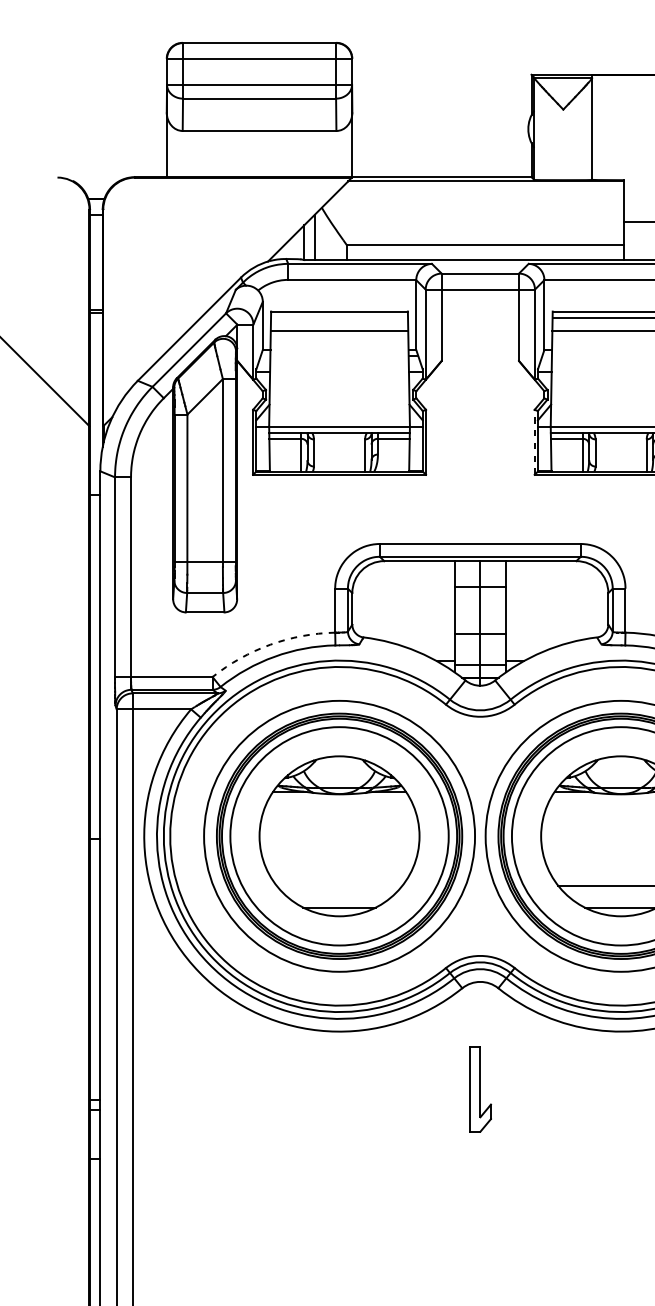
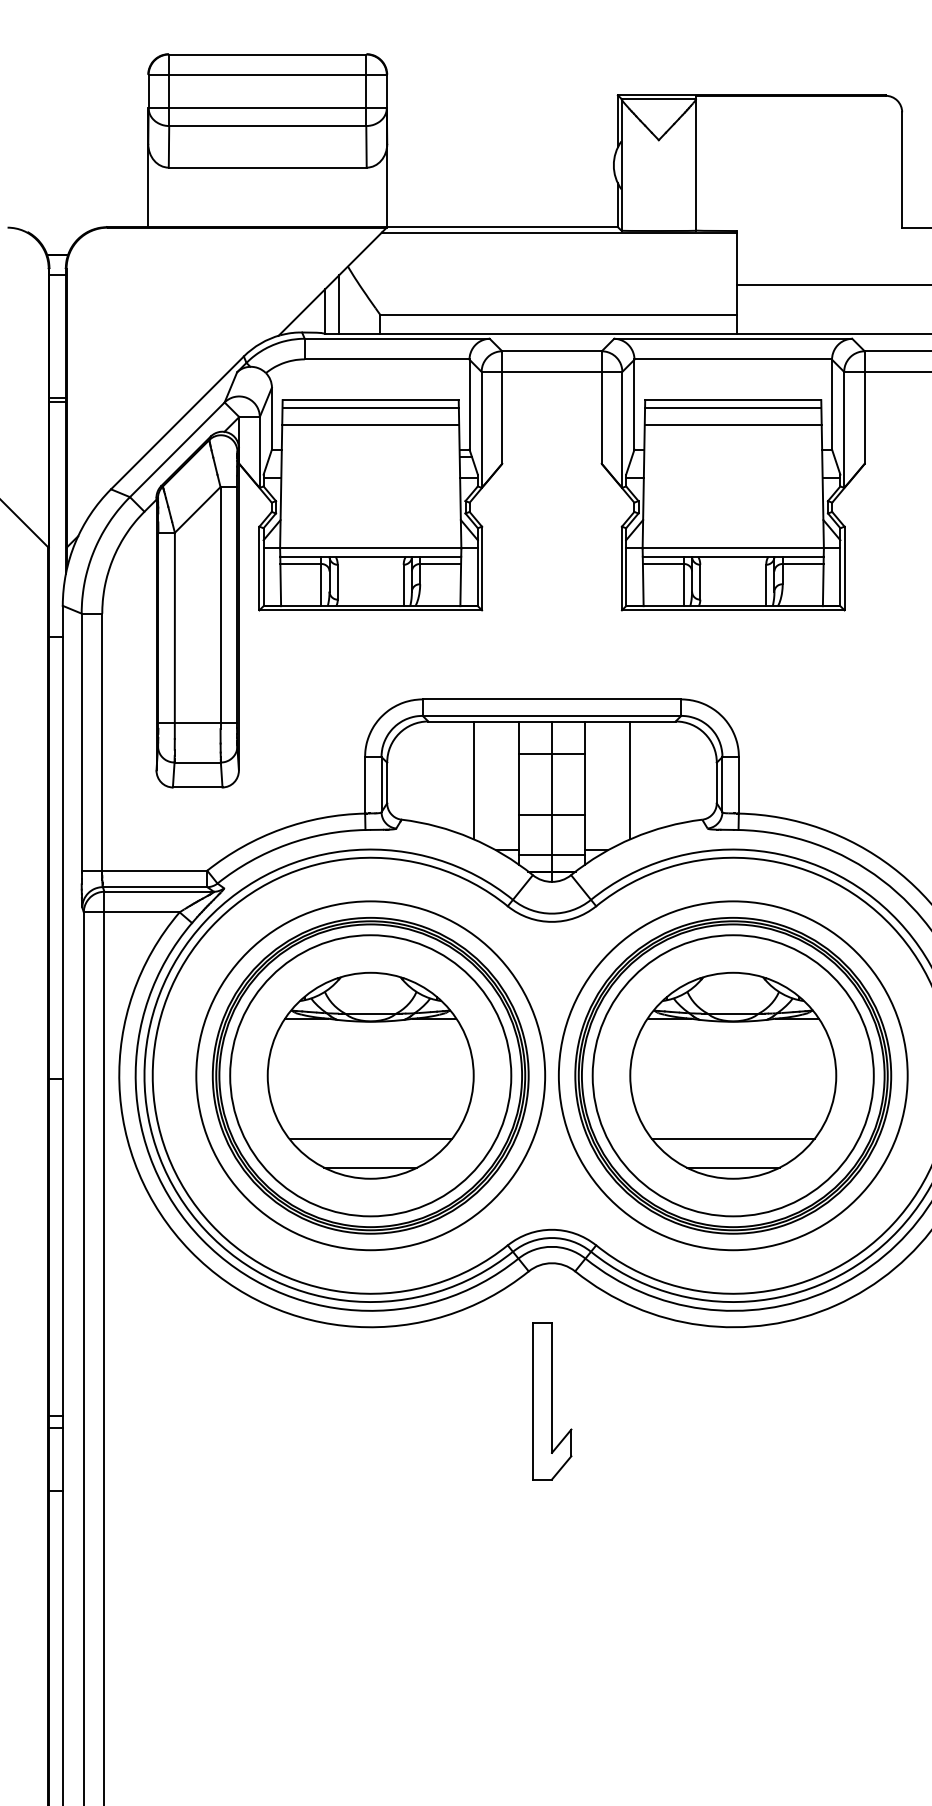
line: (339, 318) -> (370, 408), added
line: (534, 442) -> (621, 568), dashed -> solid
line: (419, 606) -> (473, 780), added
line: (541, 606) -> (630, 780), added
arc: (270, 645) -> (281, 829), dashed -> solid
line: (339, 885) -> (370, 1139), added
part: (480, 1089) -> (552, 1401), size x1.43

